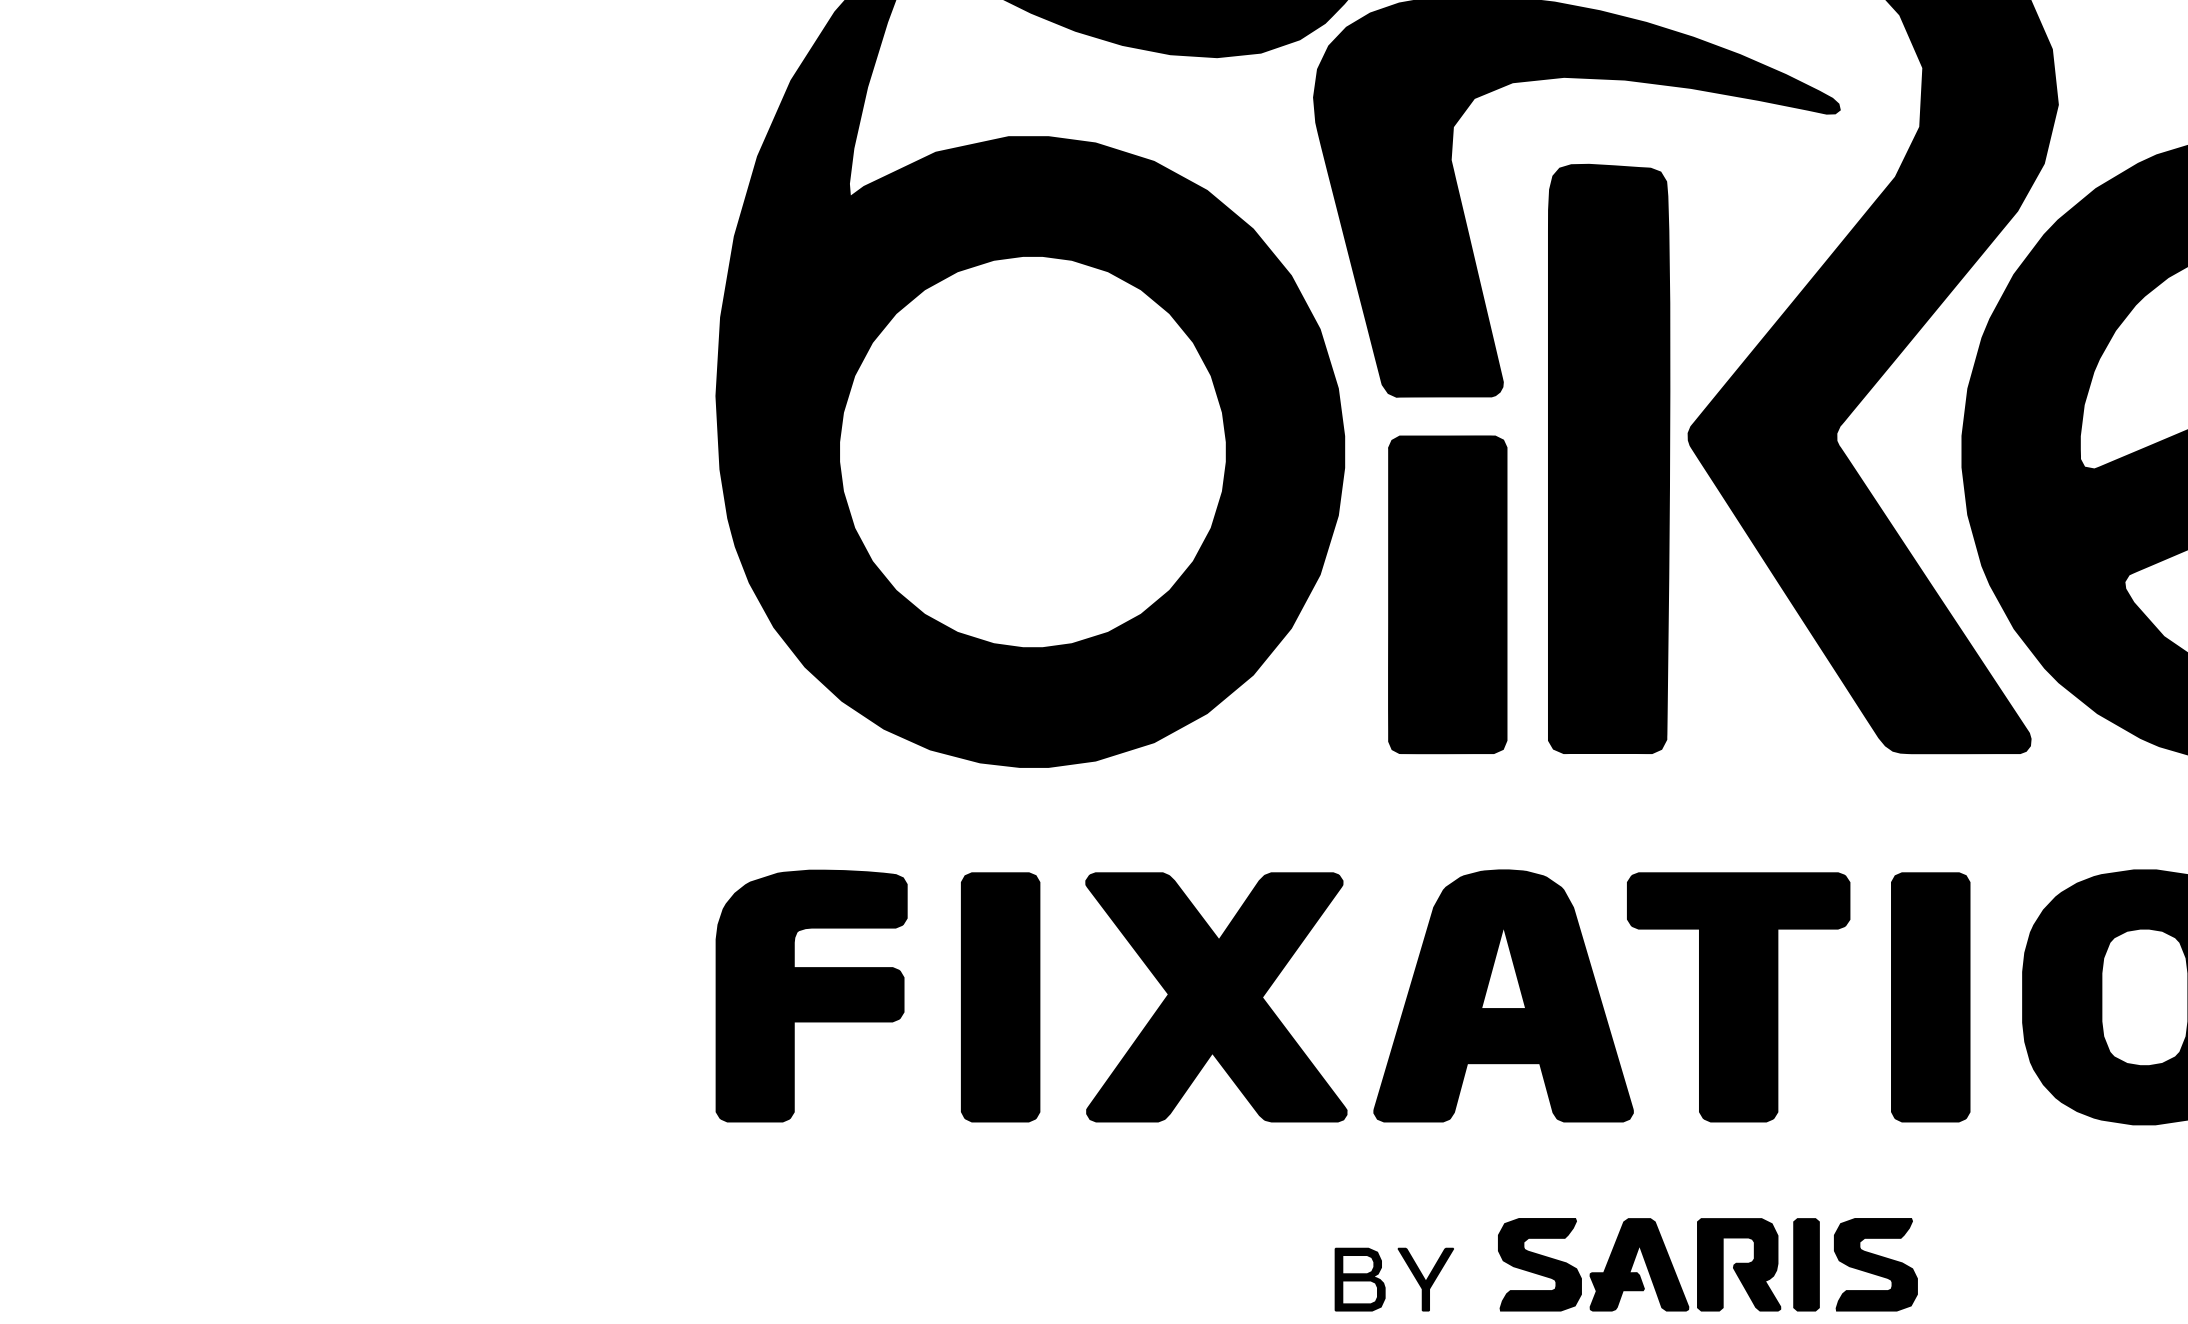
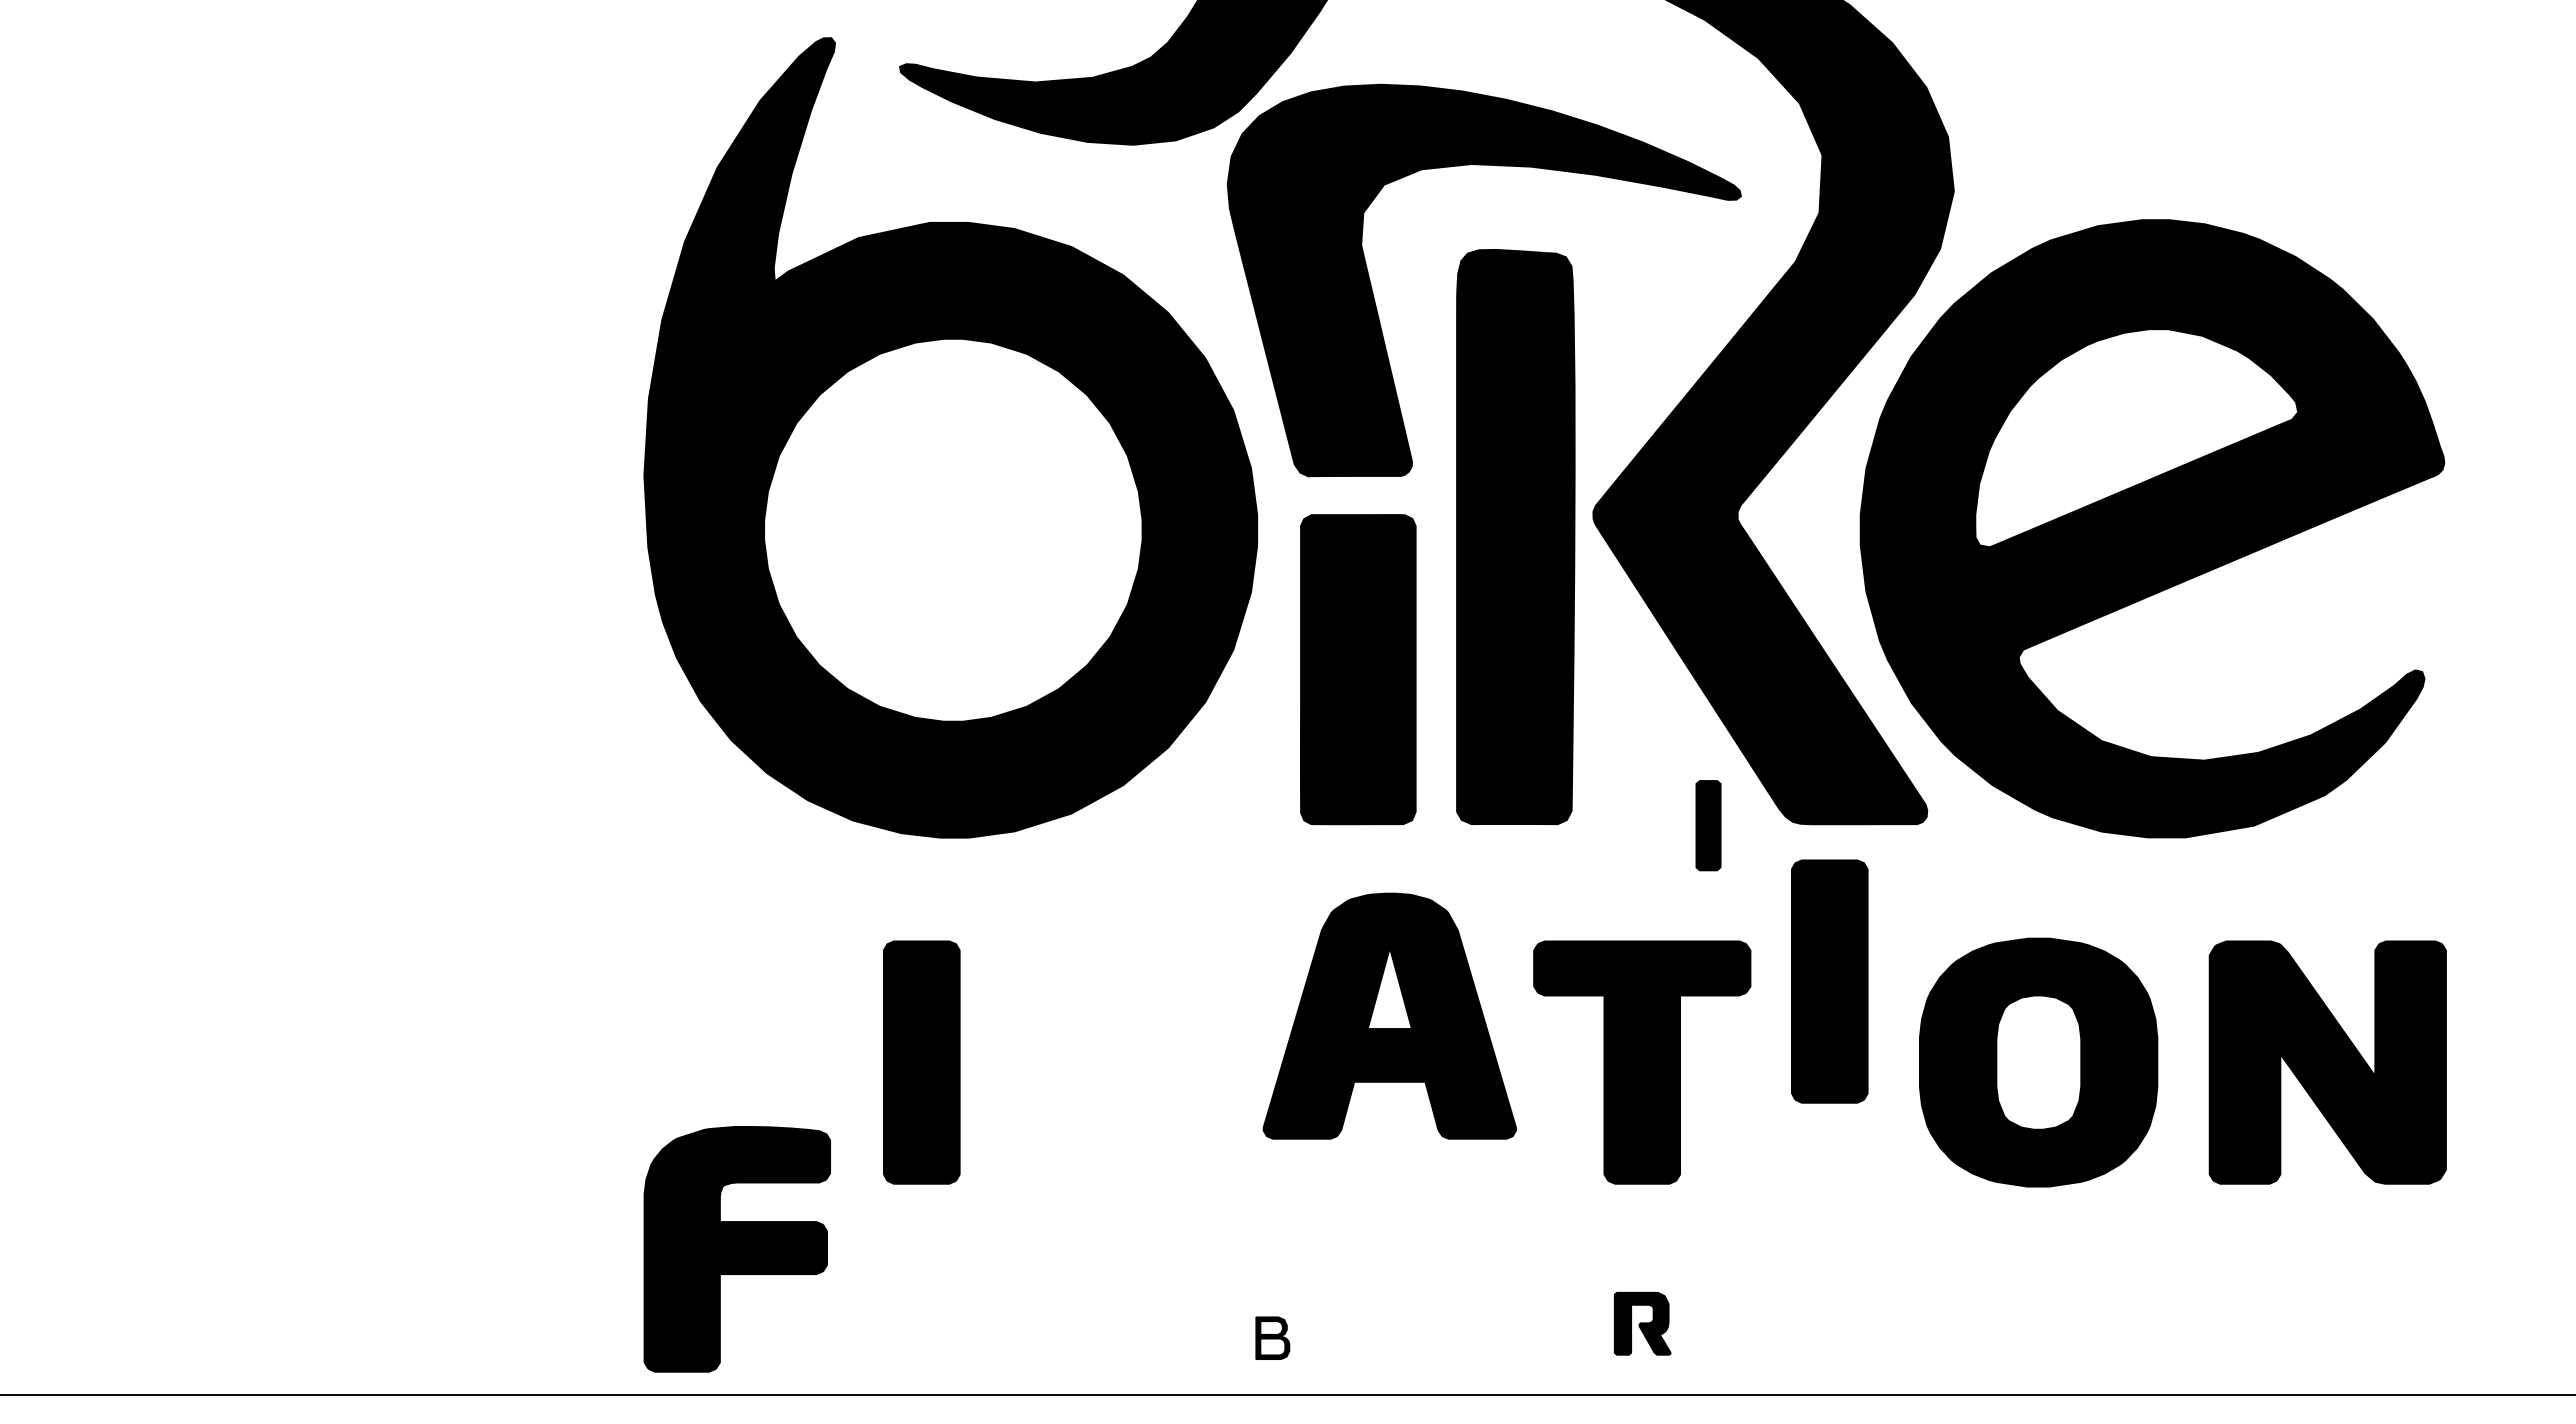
part: (1503, 995) -> (1389, 1015), moved
part: (810, 996) -> (736, 1249), moved
fill: (1216, 997) -> (1132, 1062), removed
part: (1930, 997) -> (1829, 981), moved
fill: (1540, 1264) -> (1448, 1323), removed
fill: (1639, 1264) -> (1545, 1323), removed
part: (1738, 1264) -> (1642, 1323), size x0.7
part: (1806, 1264) -> (1708, 825), moved
fill: (1876, 1264) -> (1776, 1323), removed
part: (1359, 1280) -> (1272, 1338), size x0.7
fill: (1425, 1280) -> (1336, 1338), removed

